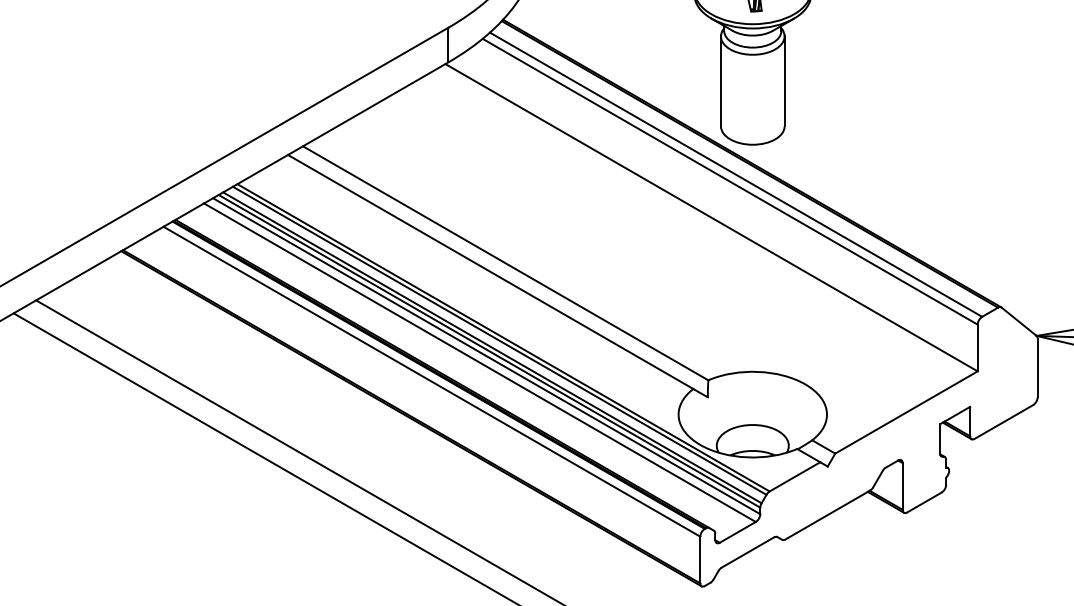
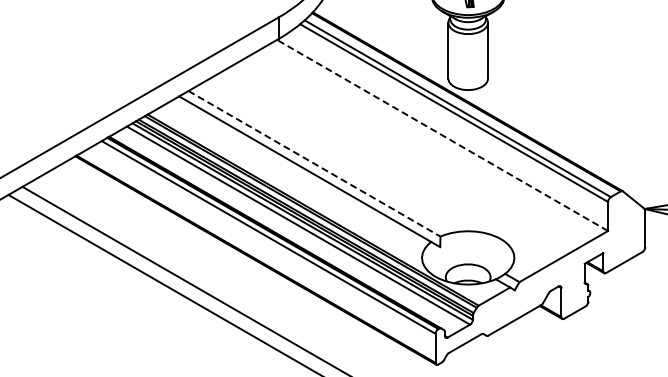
line: (711, 217) -> (442, 135), solid -> dashed
line: (505, 262) -> (314, 163), solid -> dashed

